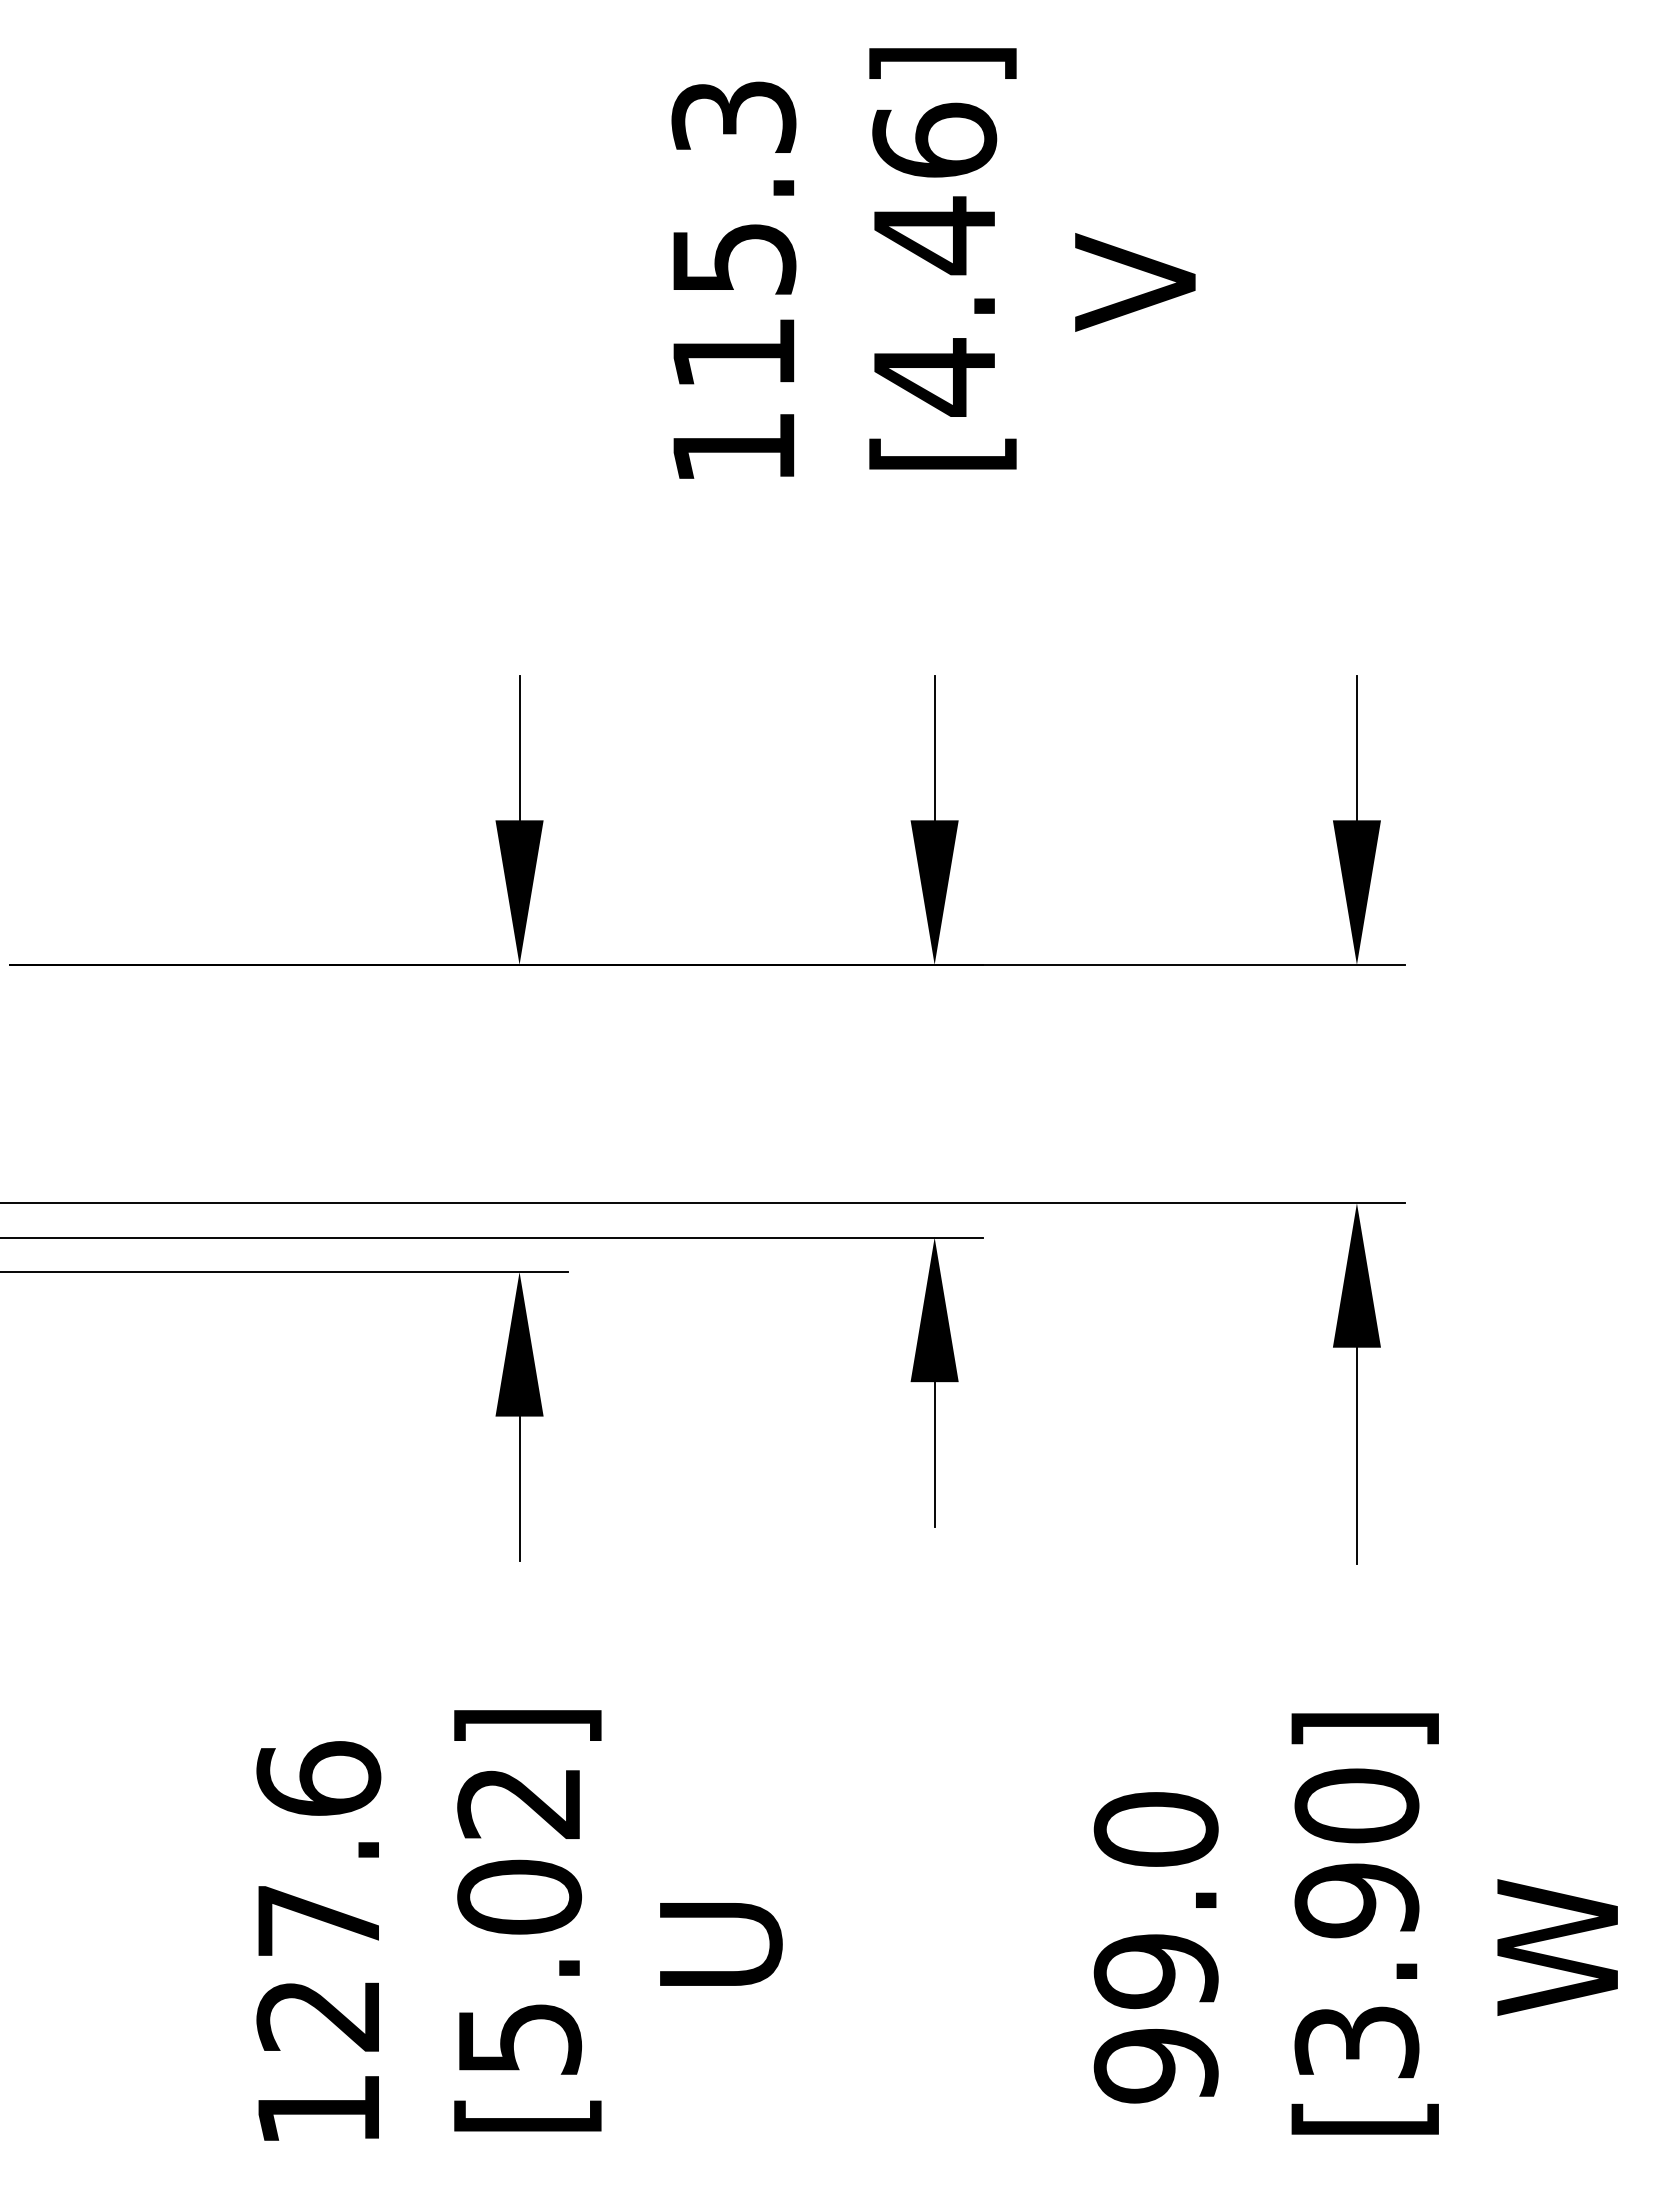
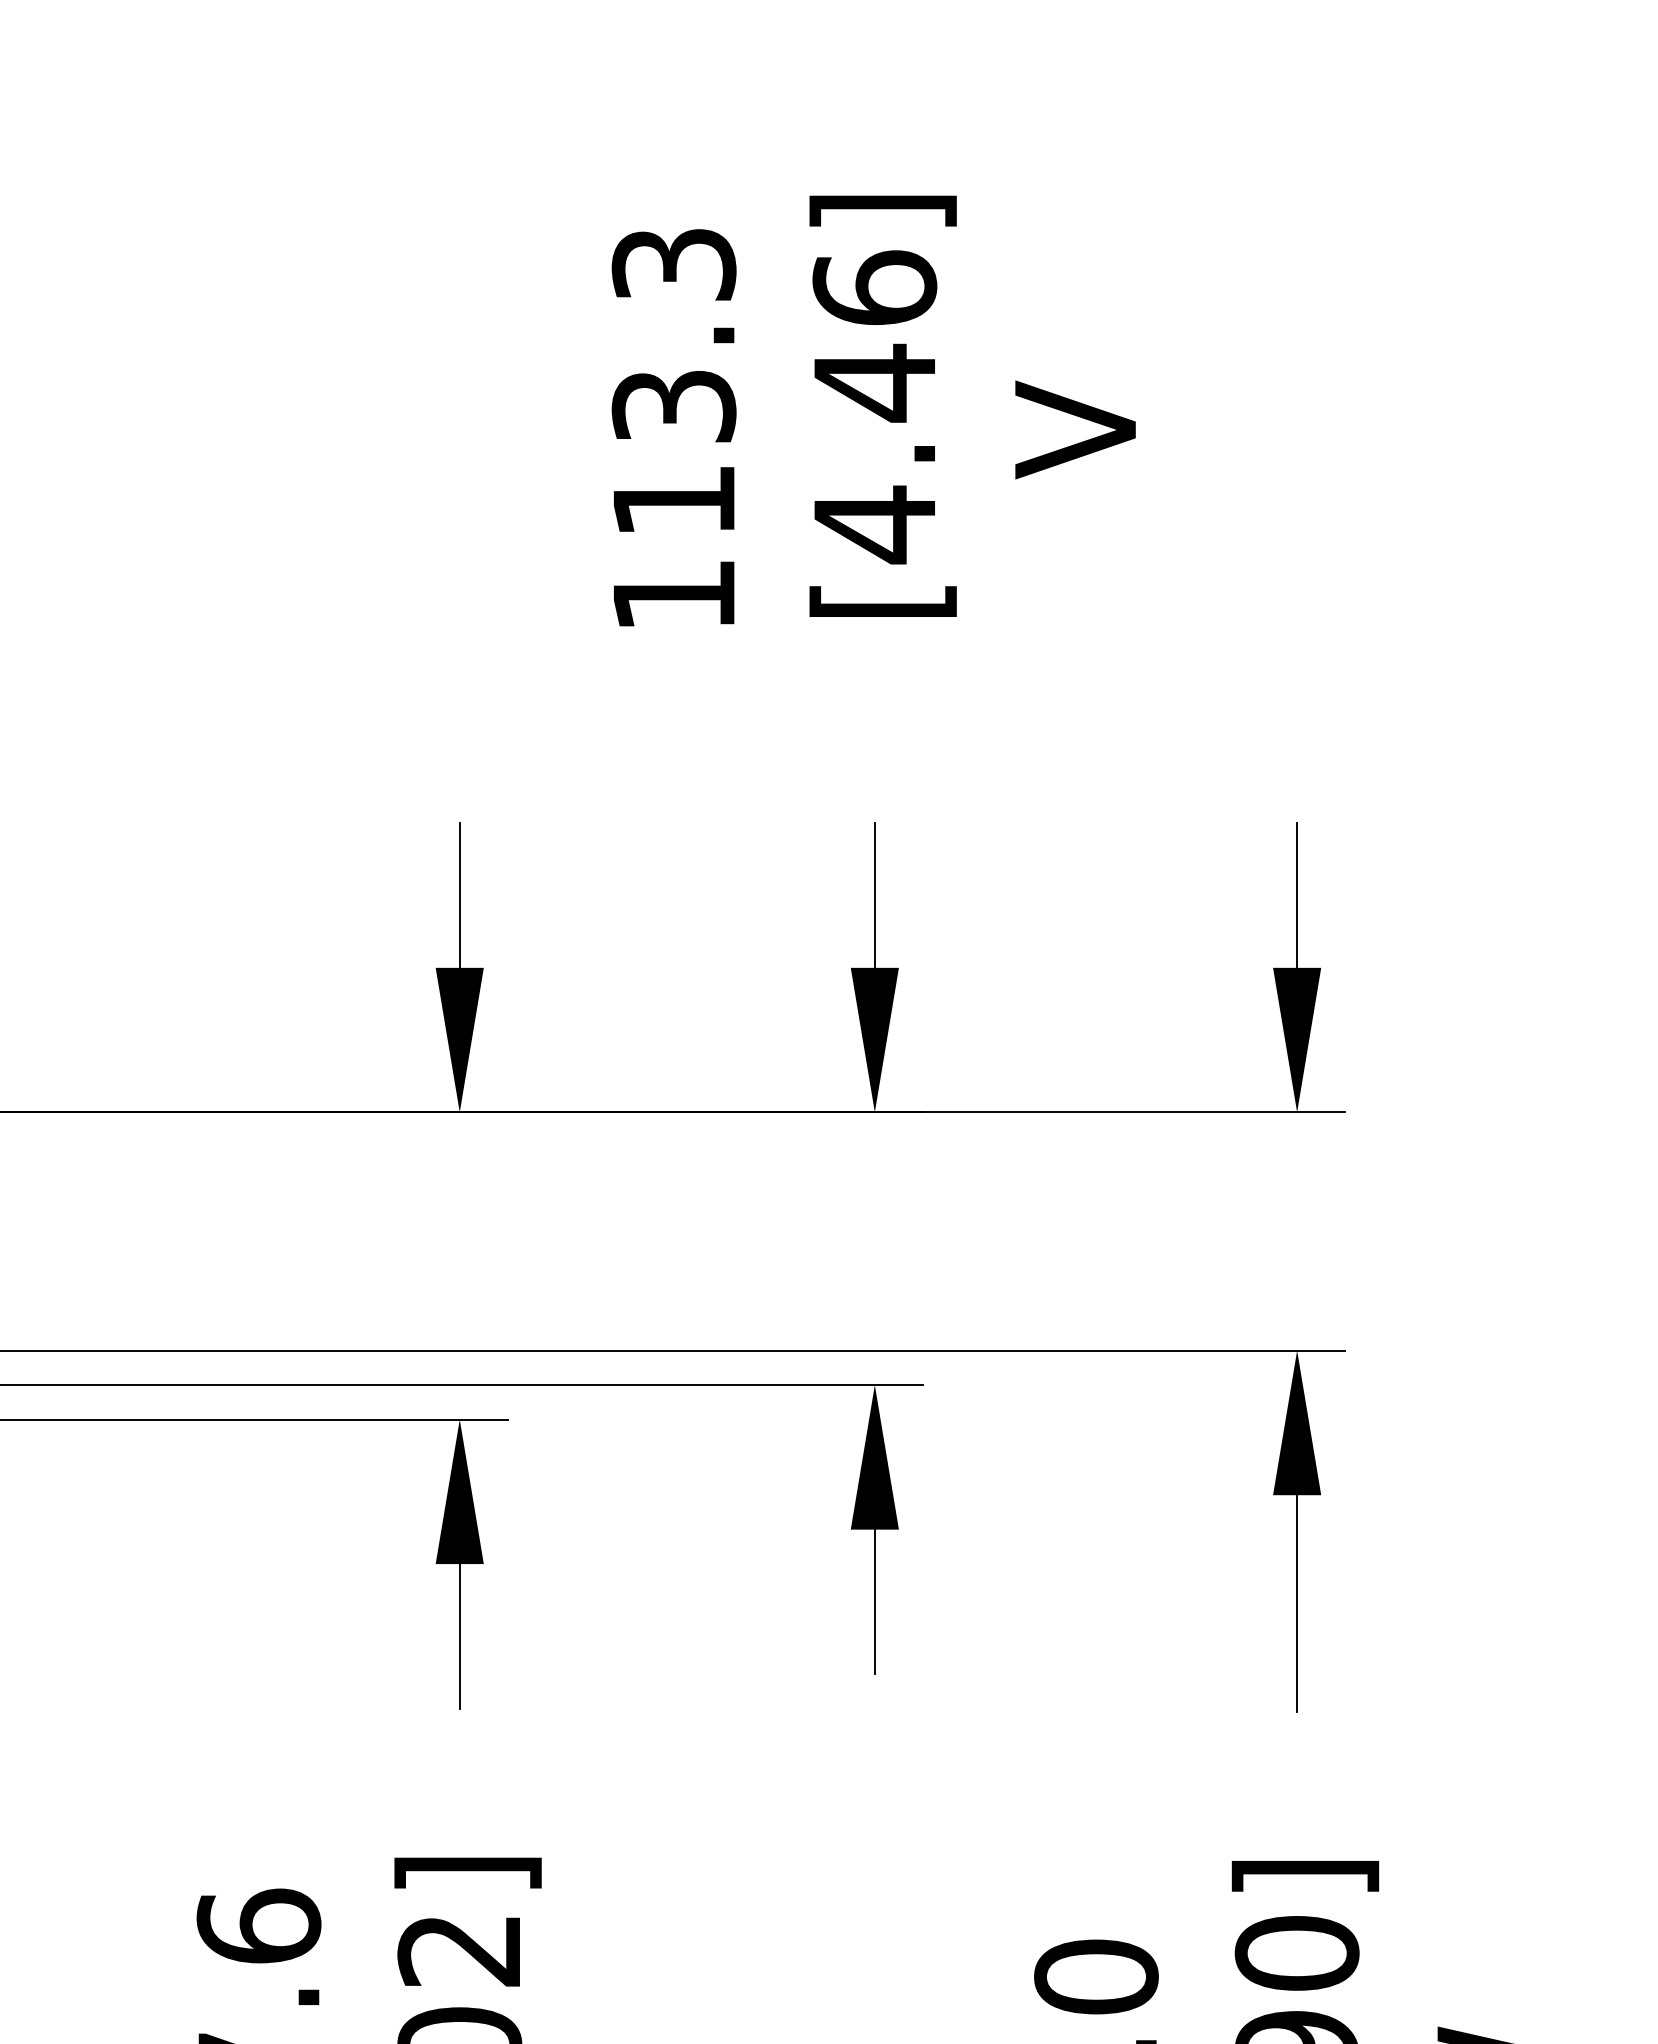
text: (733, 258) -> (673, 406), 115.3 -> 113.3

